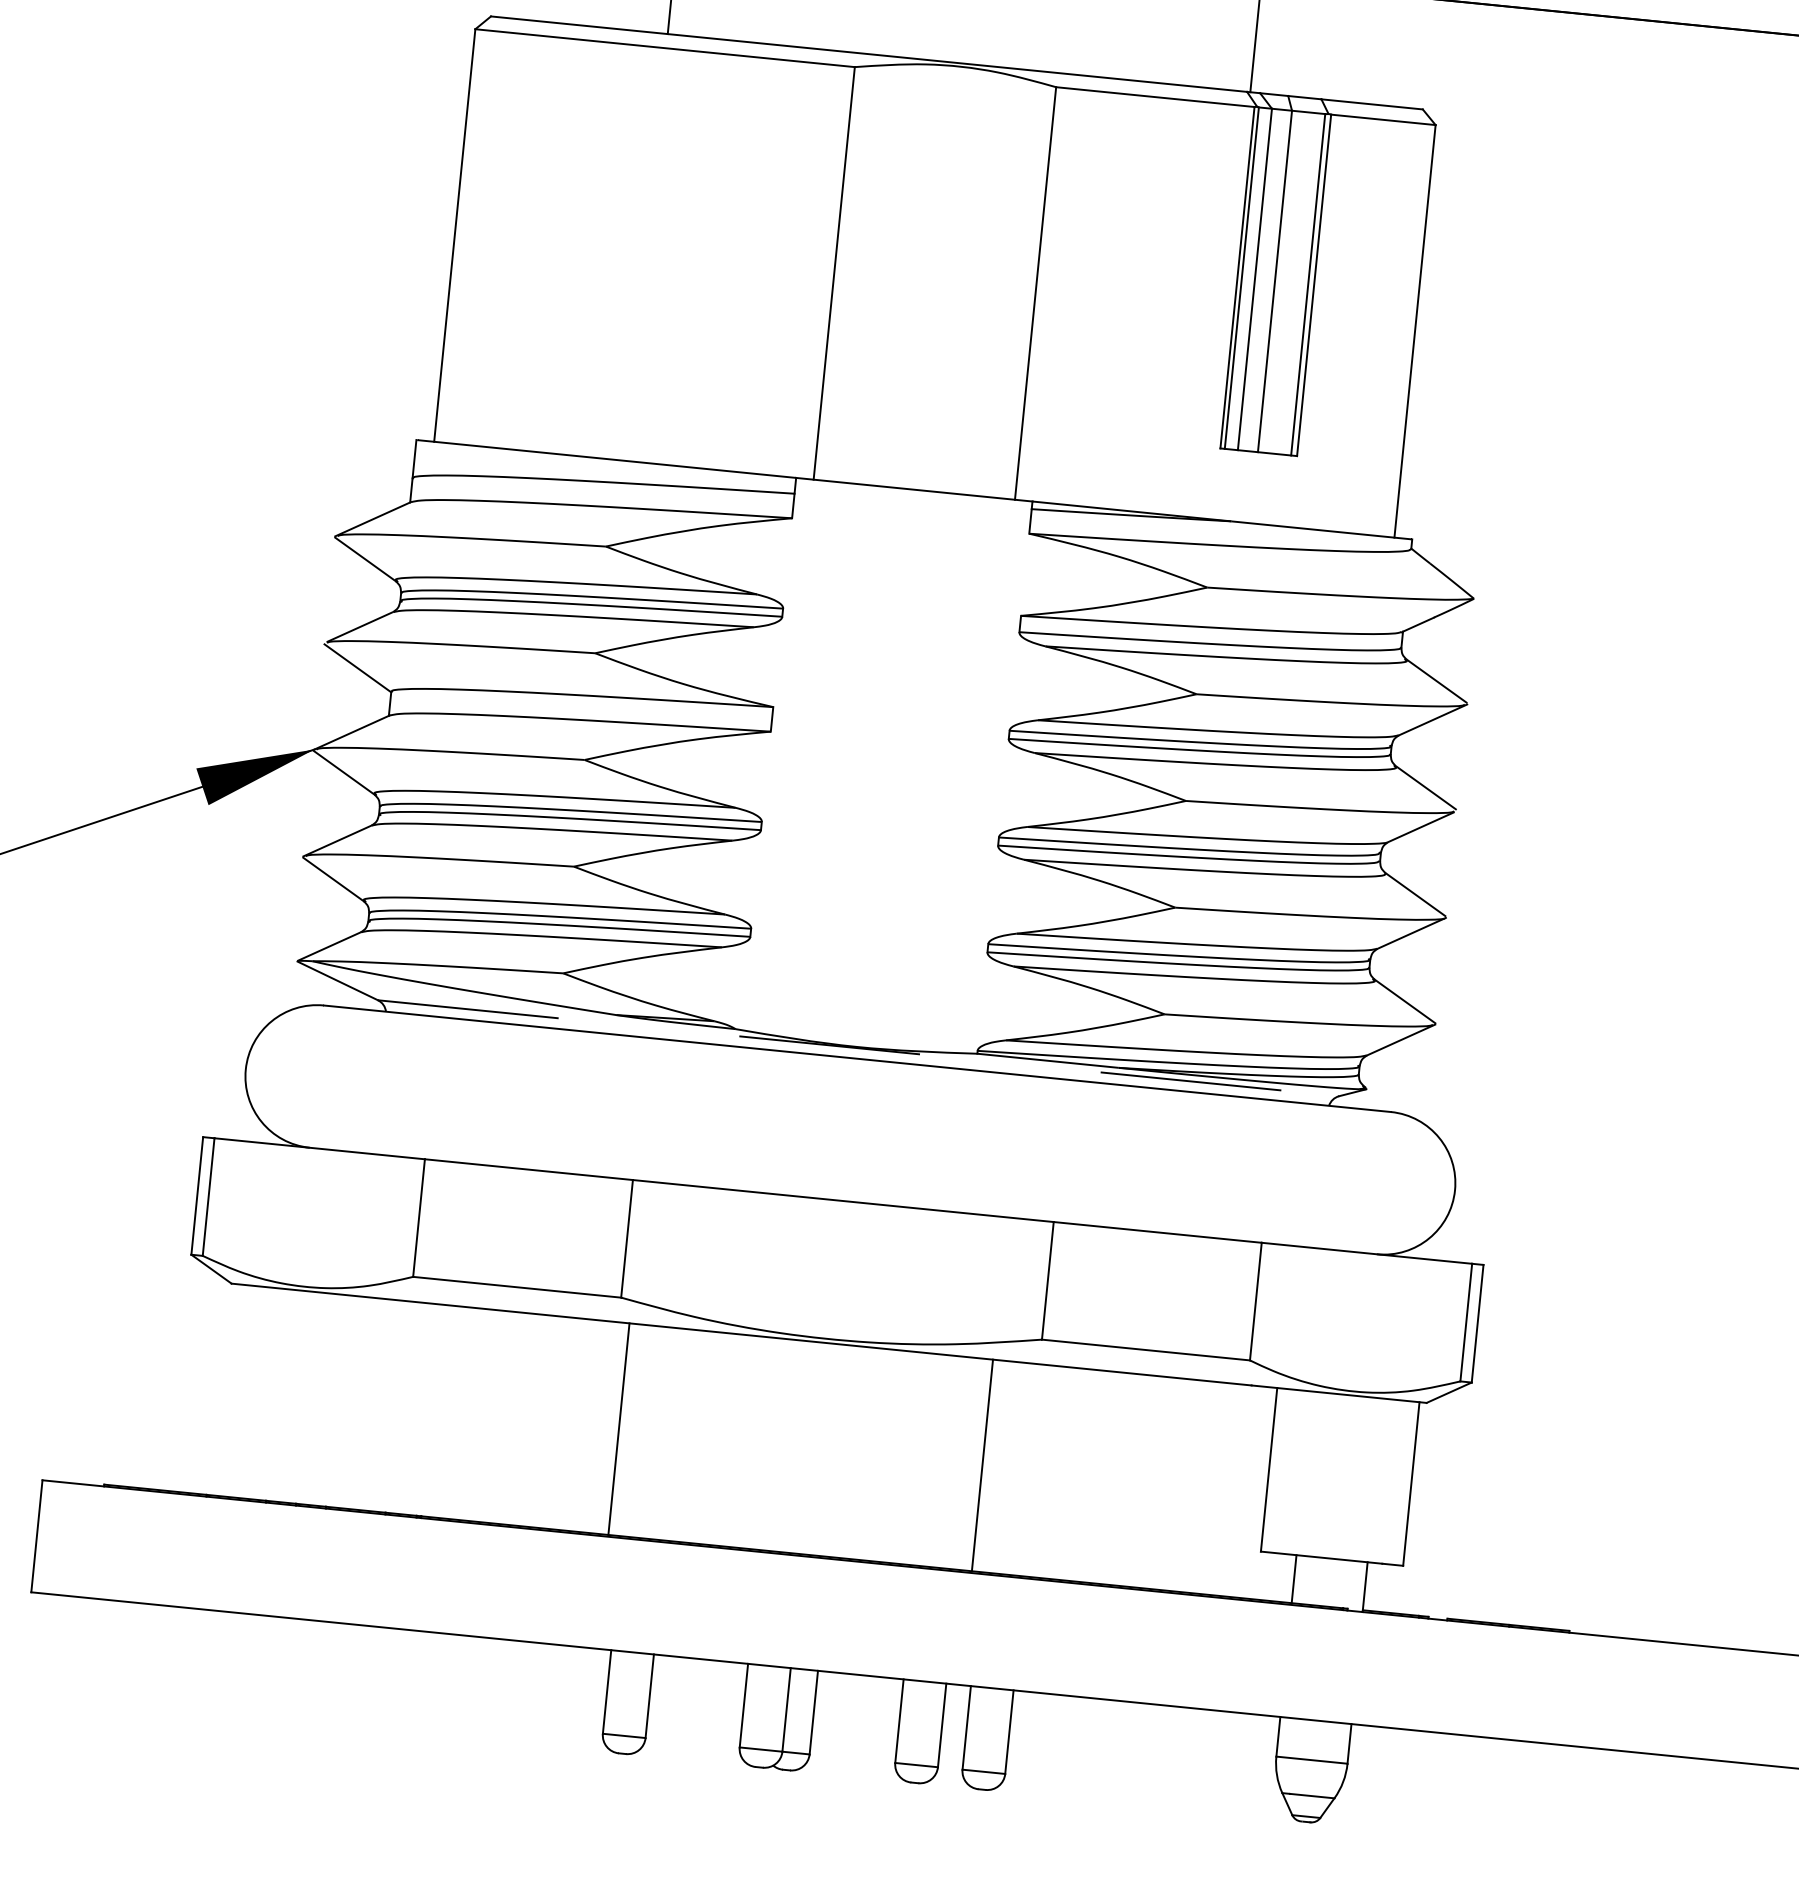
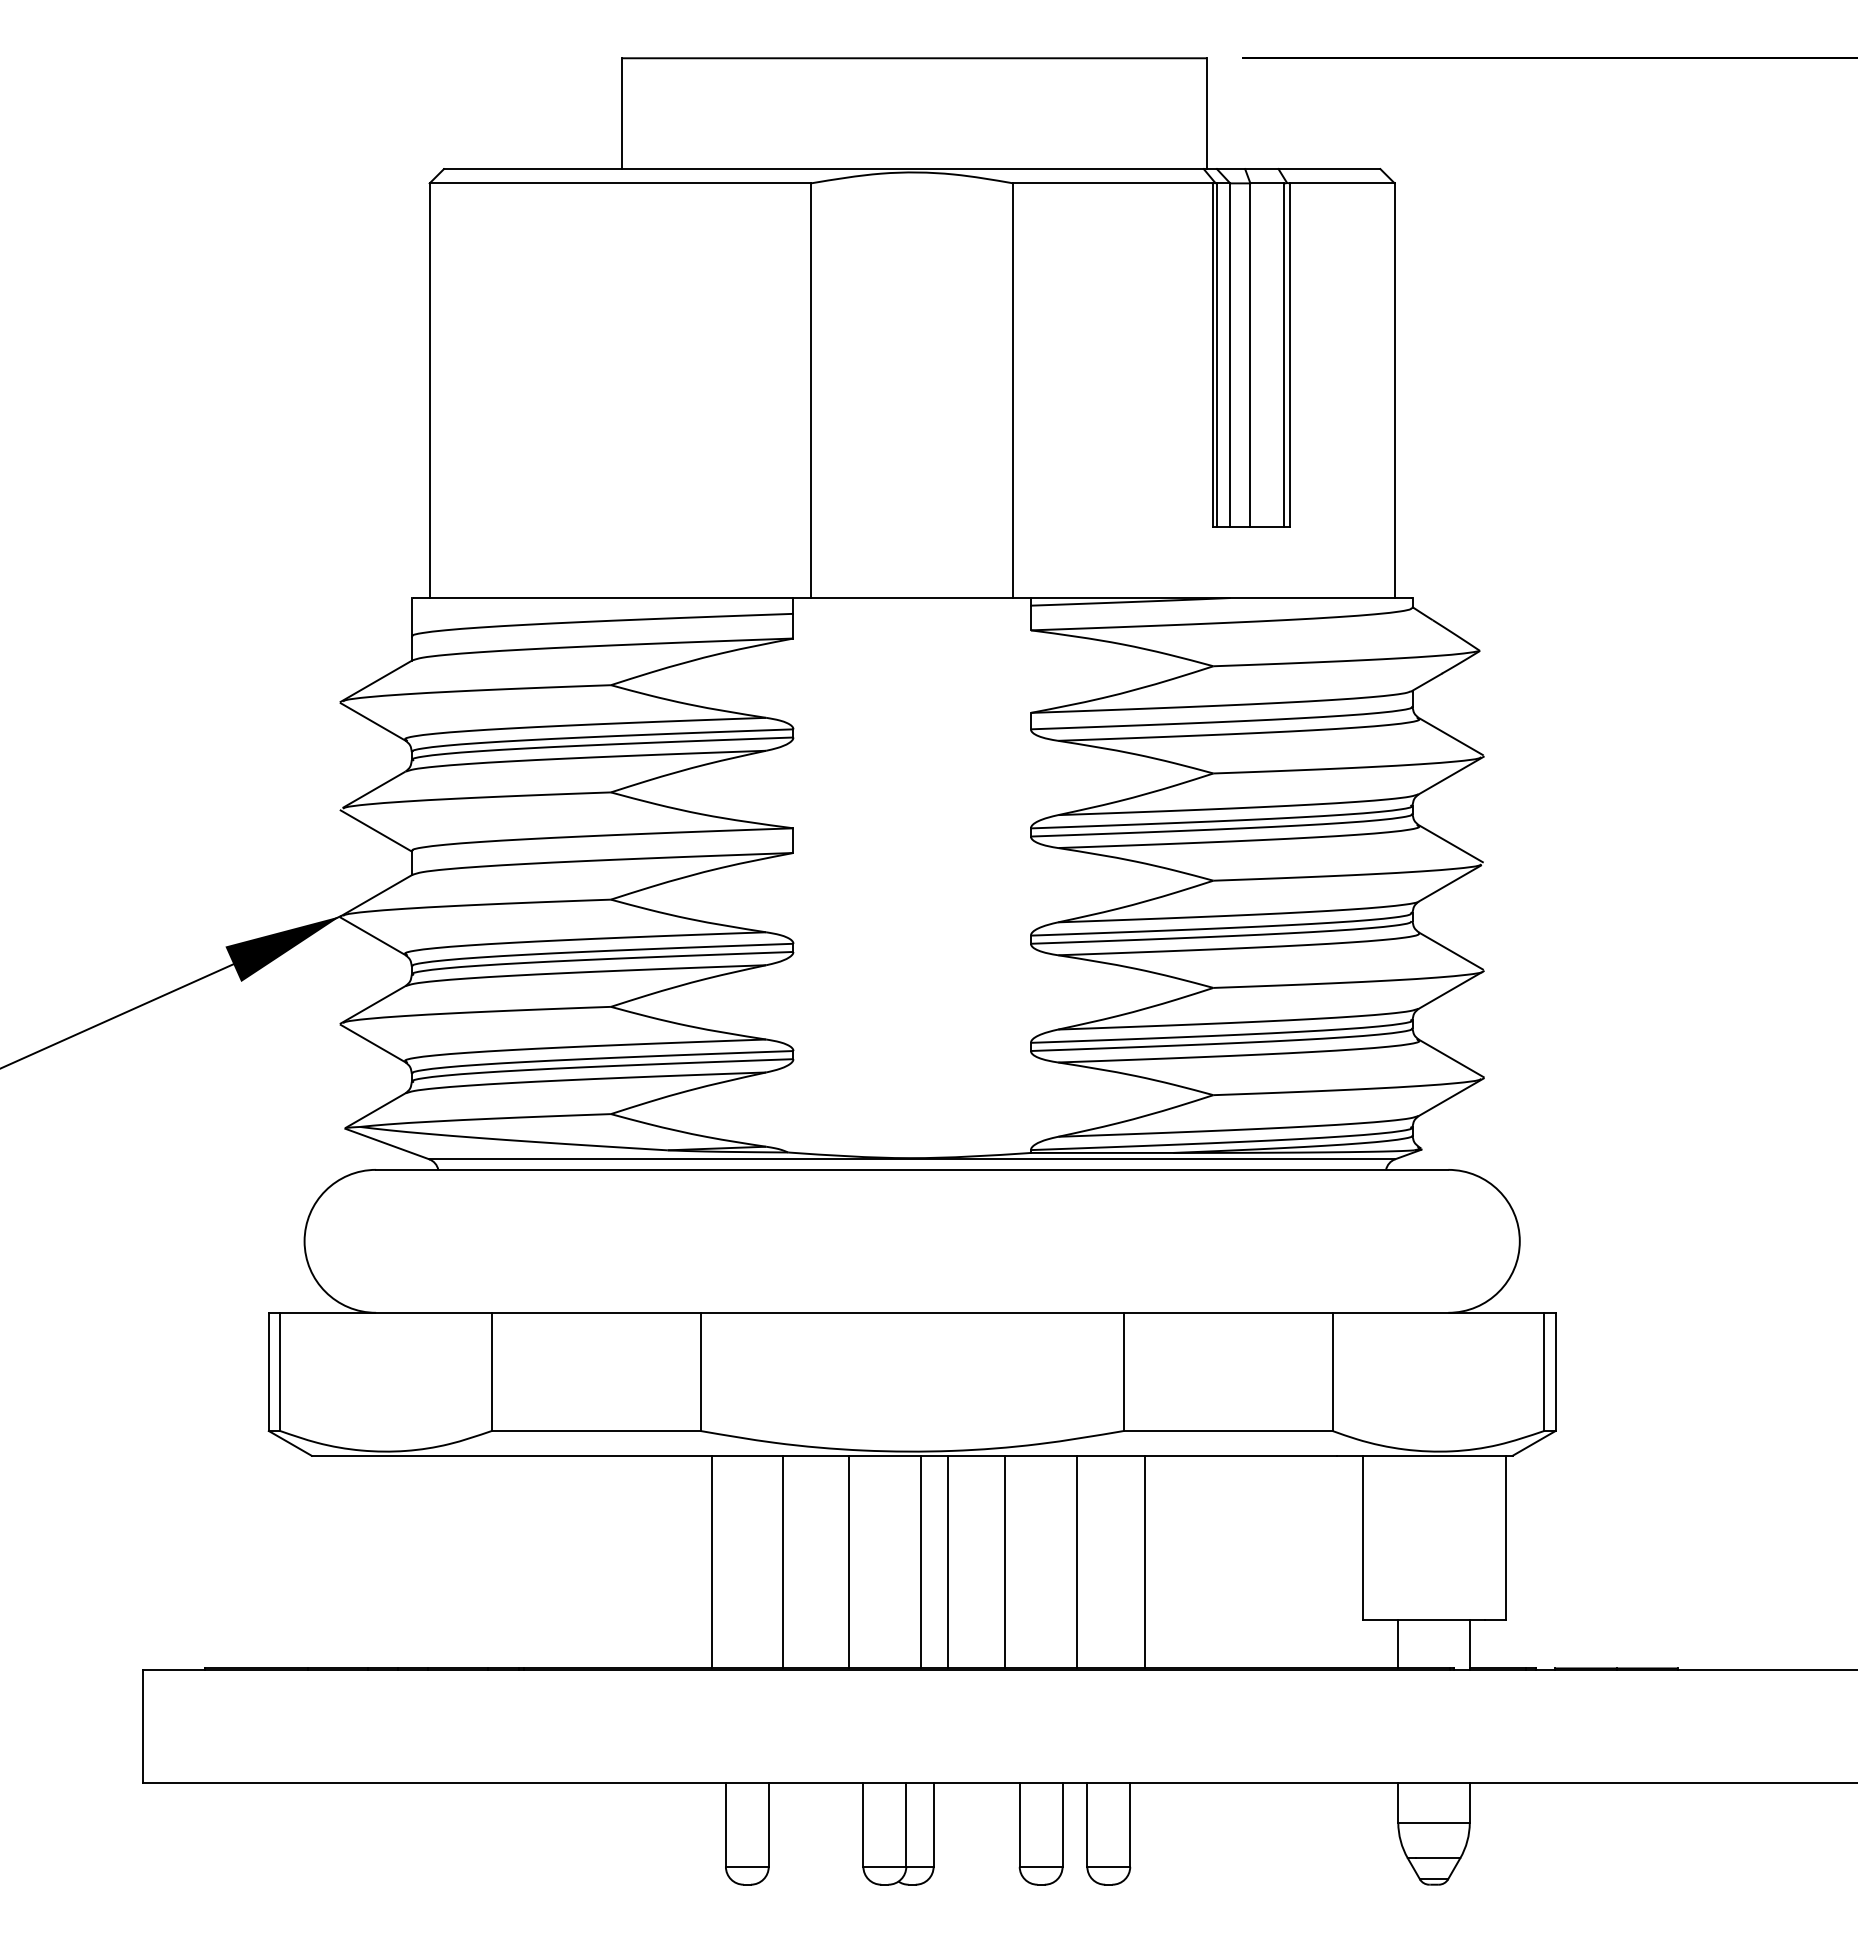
line: (858, 1048) -> (912, 1159), dashed -> solid
line: (690, 1435) -> (783, 1561), added
line: (756, 1442) -> (849, 1561), added
line: (826, 1449) -> (920, 1561), added
line: (853, 1451) -> (947, 1561), added
line: (911, 1457) -> (1005, 1561), added
line: (1049, 1471) -> (1144, 1561), added

